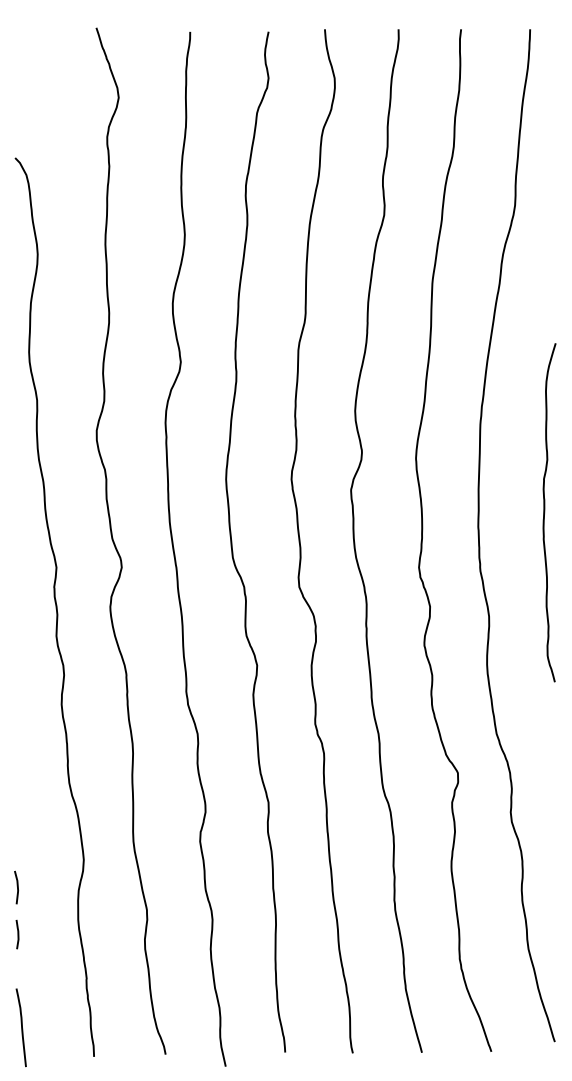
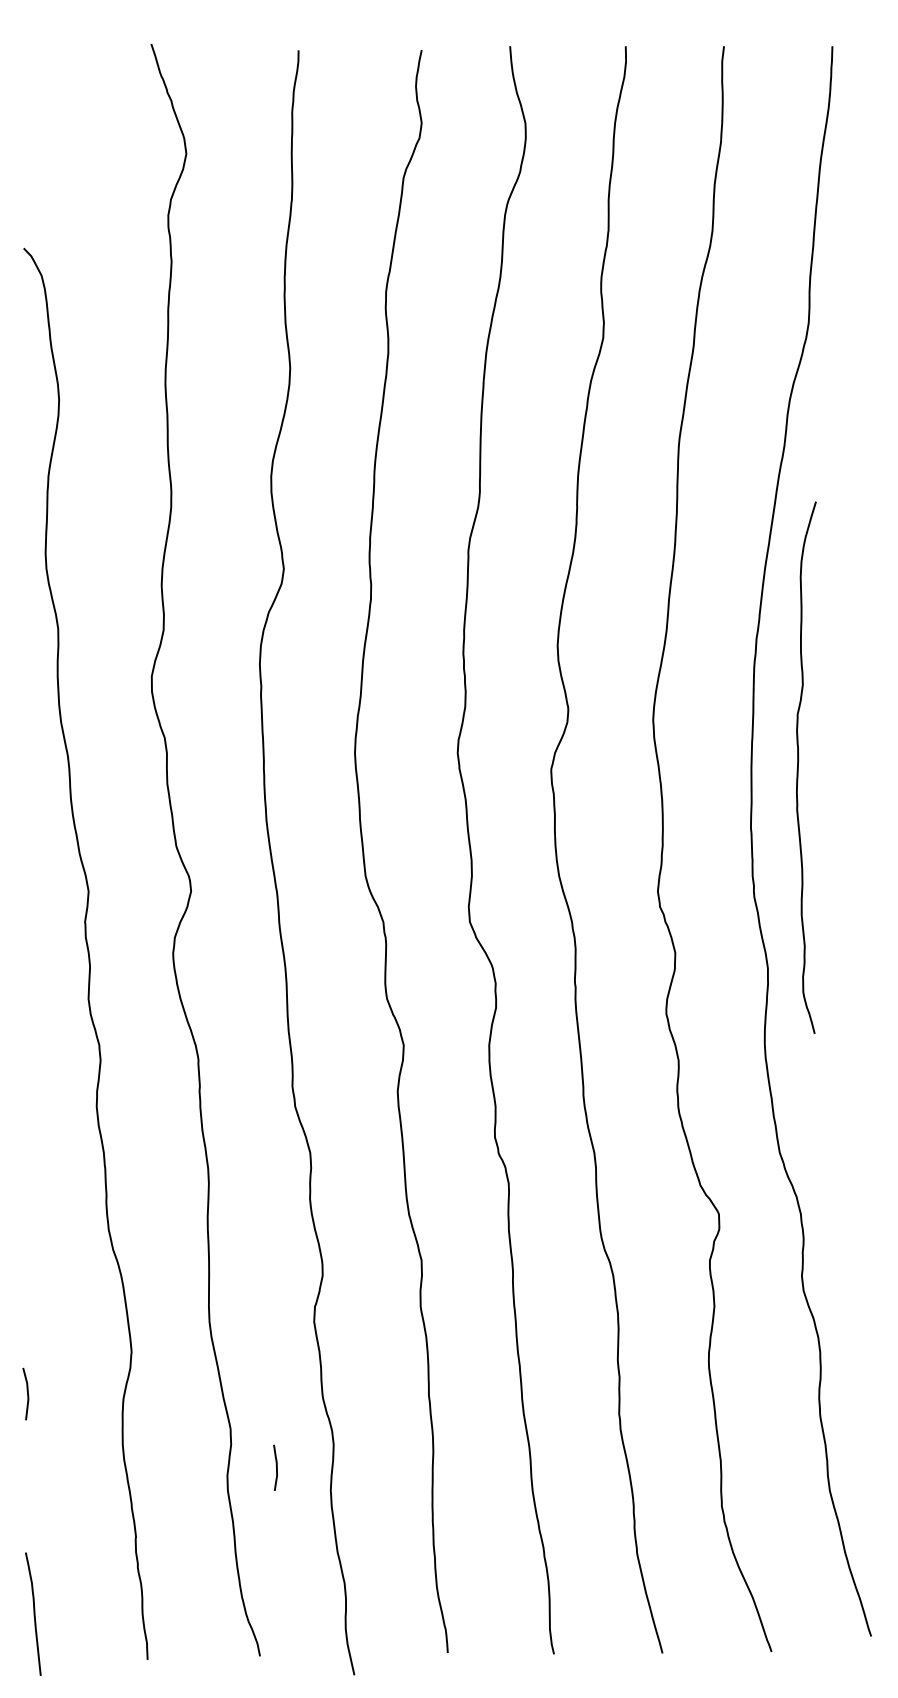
curve: (545, 512) -> (799, 767), moved
curve: (17, 934) -> (275, 1467), moved

